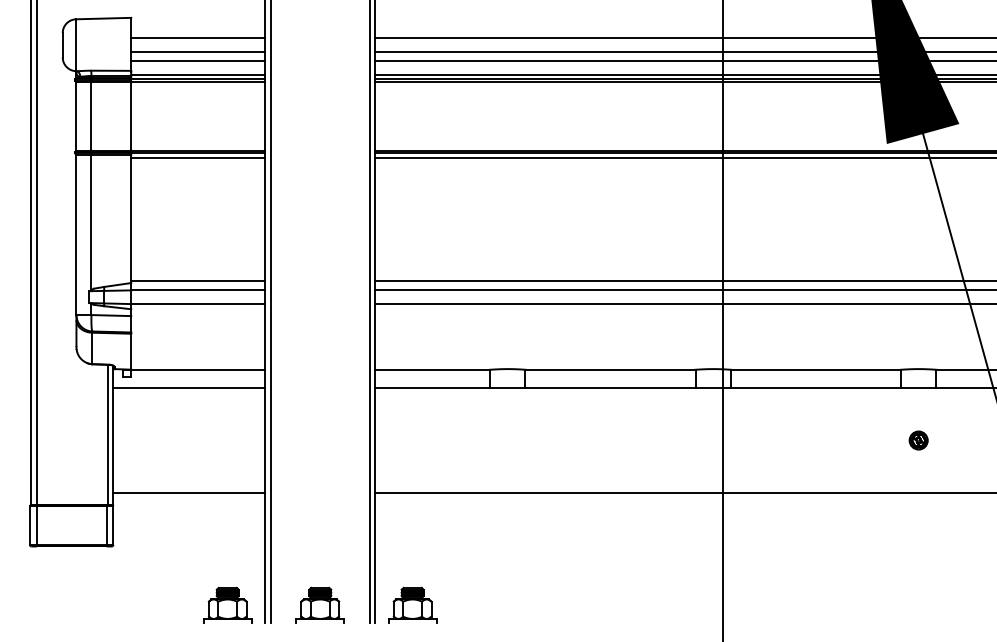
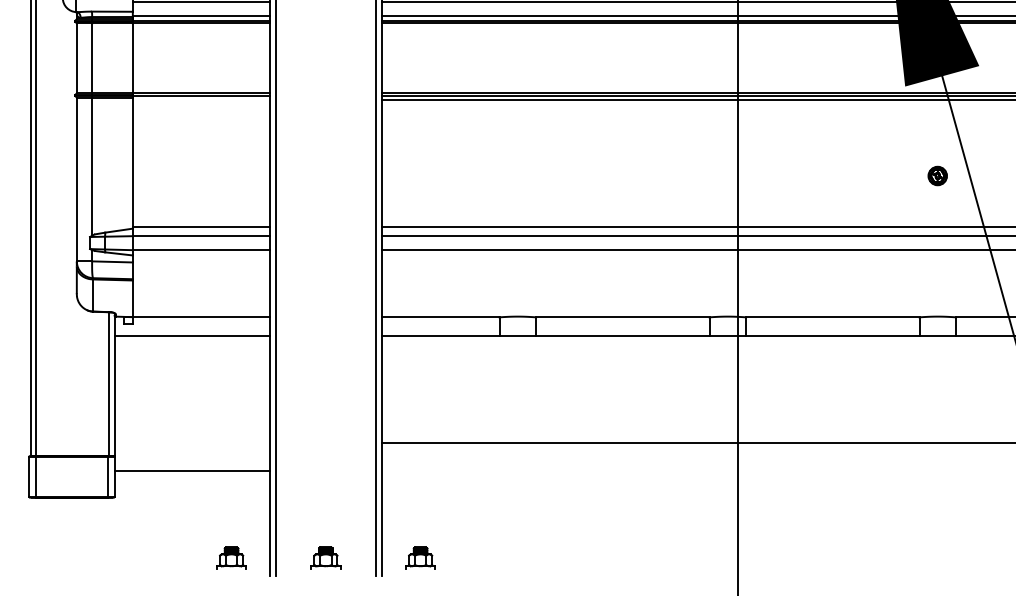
line: (198, 157) -> (201, 100), removed
part: (918, 440) -> (937, 175), moved
line: (189, 492) -> (192, 471), moved
part: (227, 604) -> (231, 557), size x0.6
part: (319, 604) -> (325, 557), size x0.6
part: (412, 604) -> (420, 557), size x0.6

